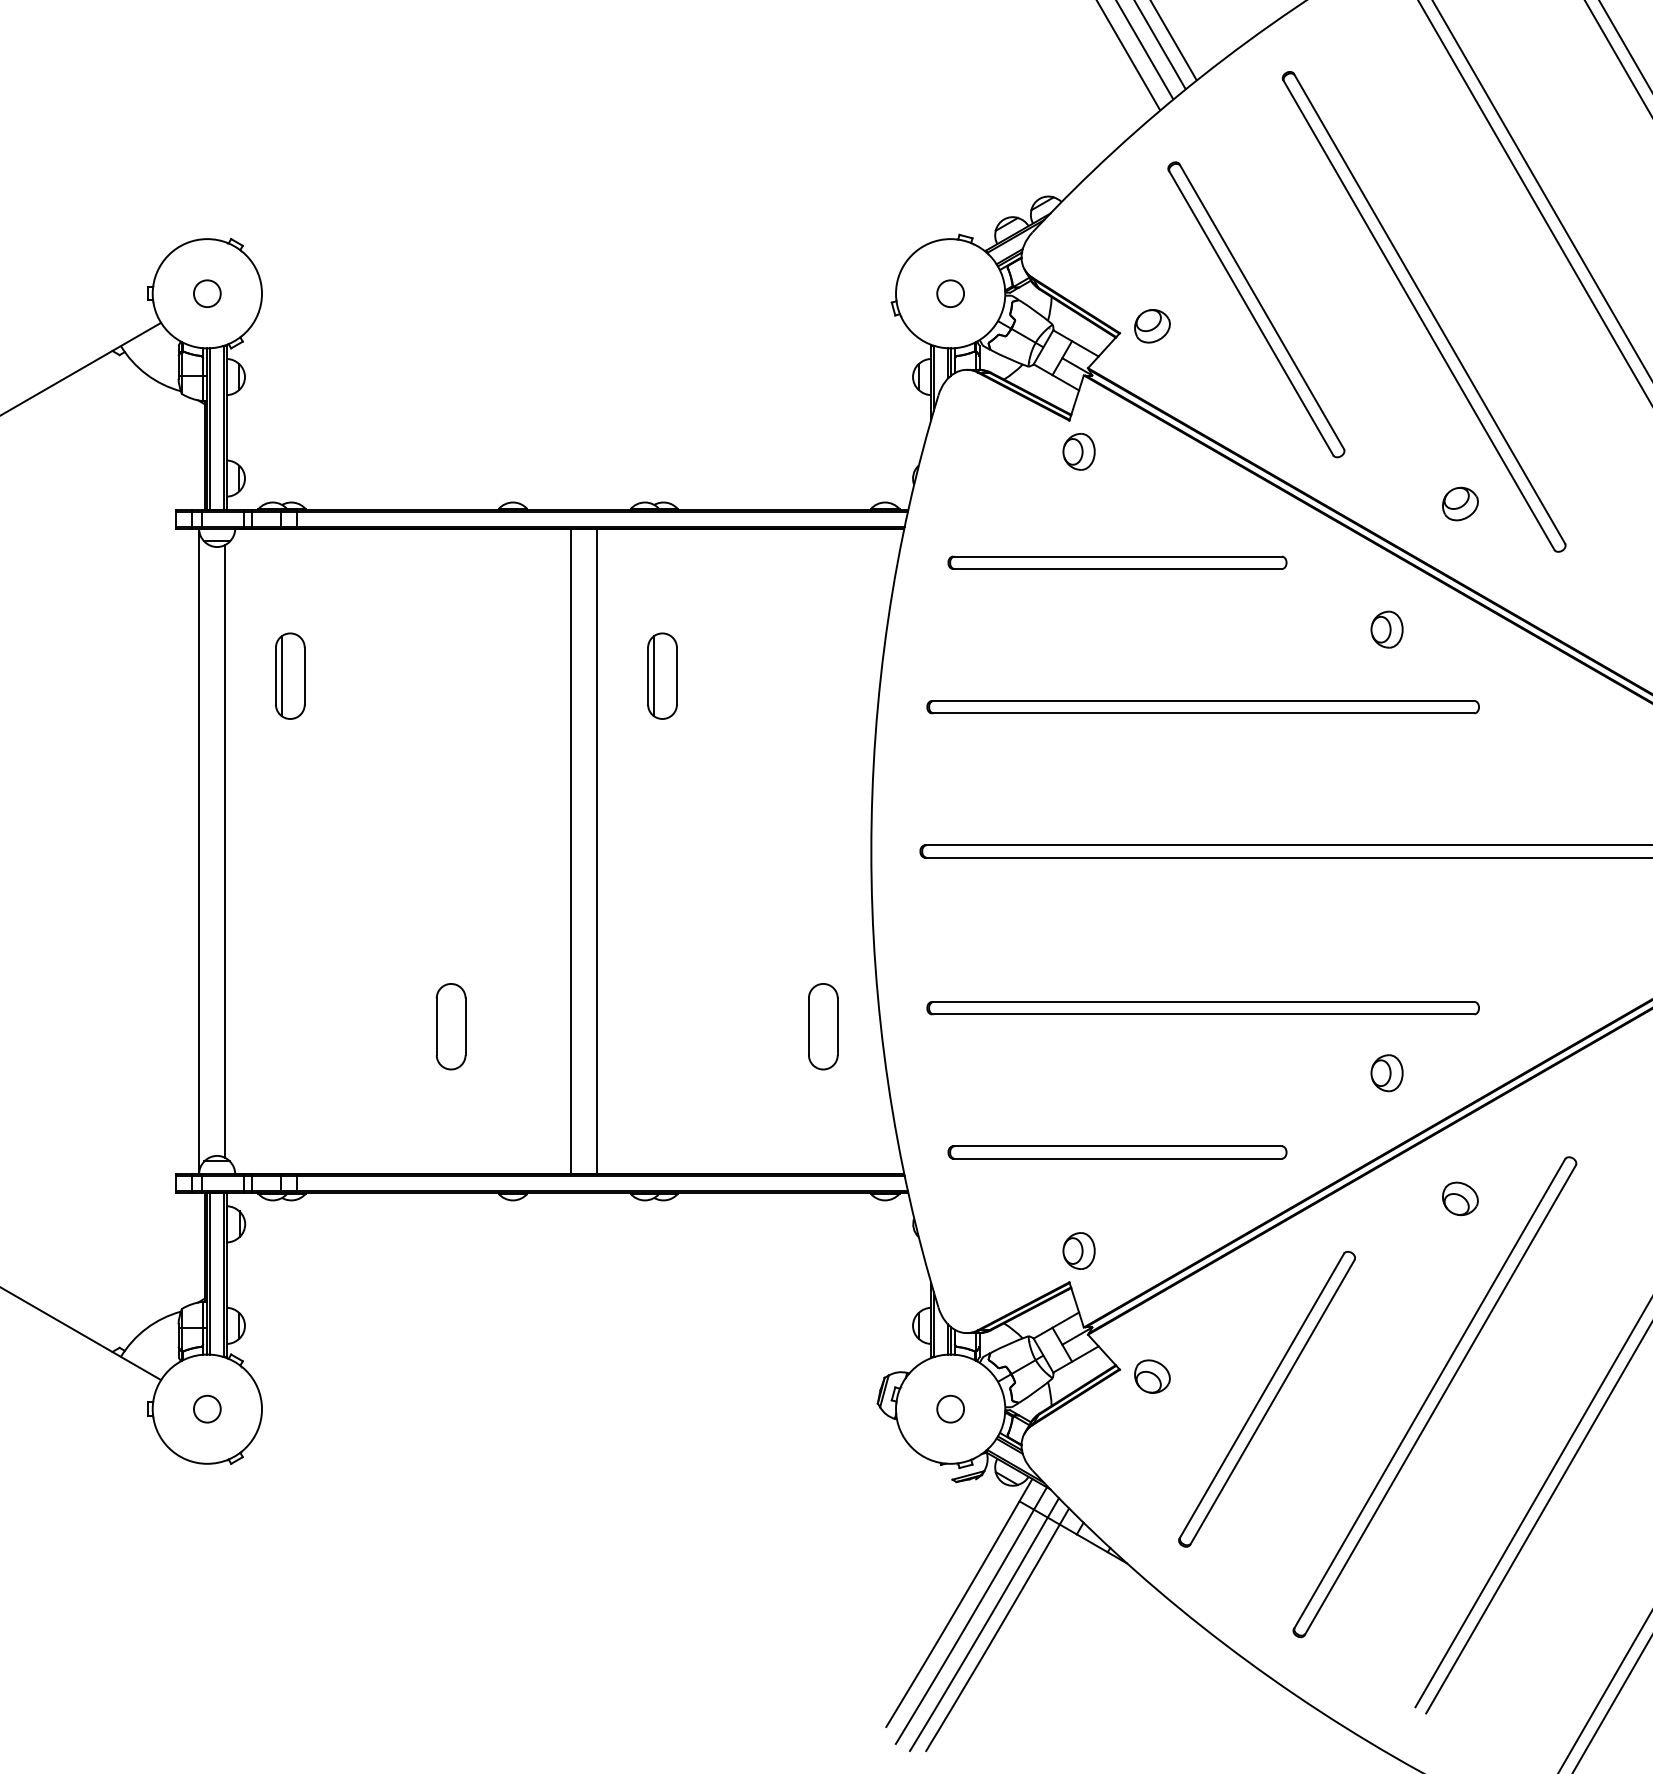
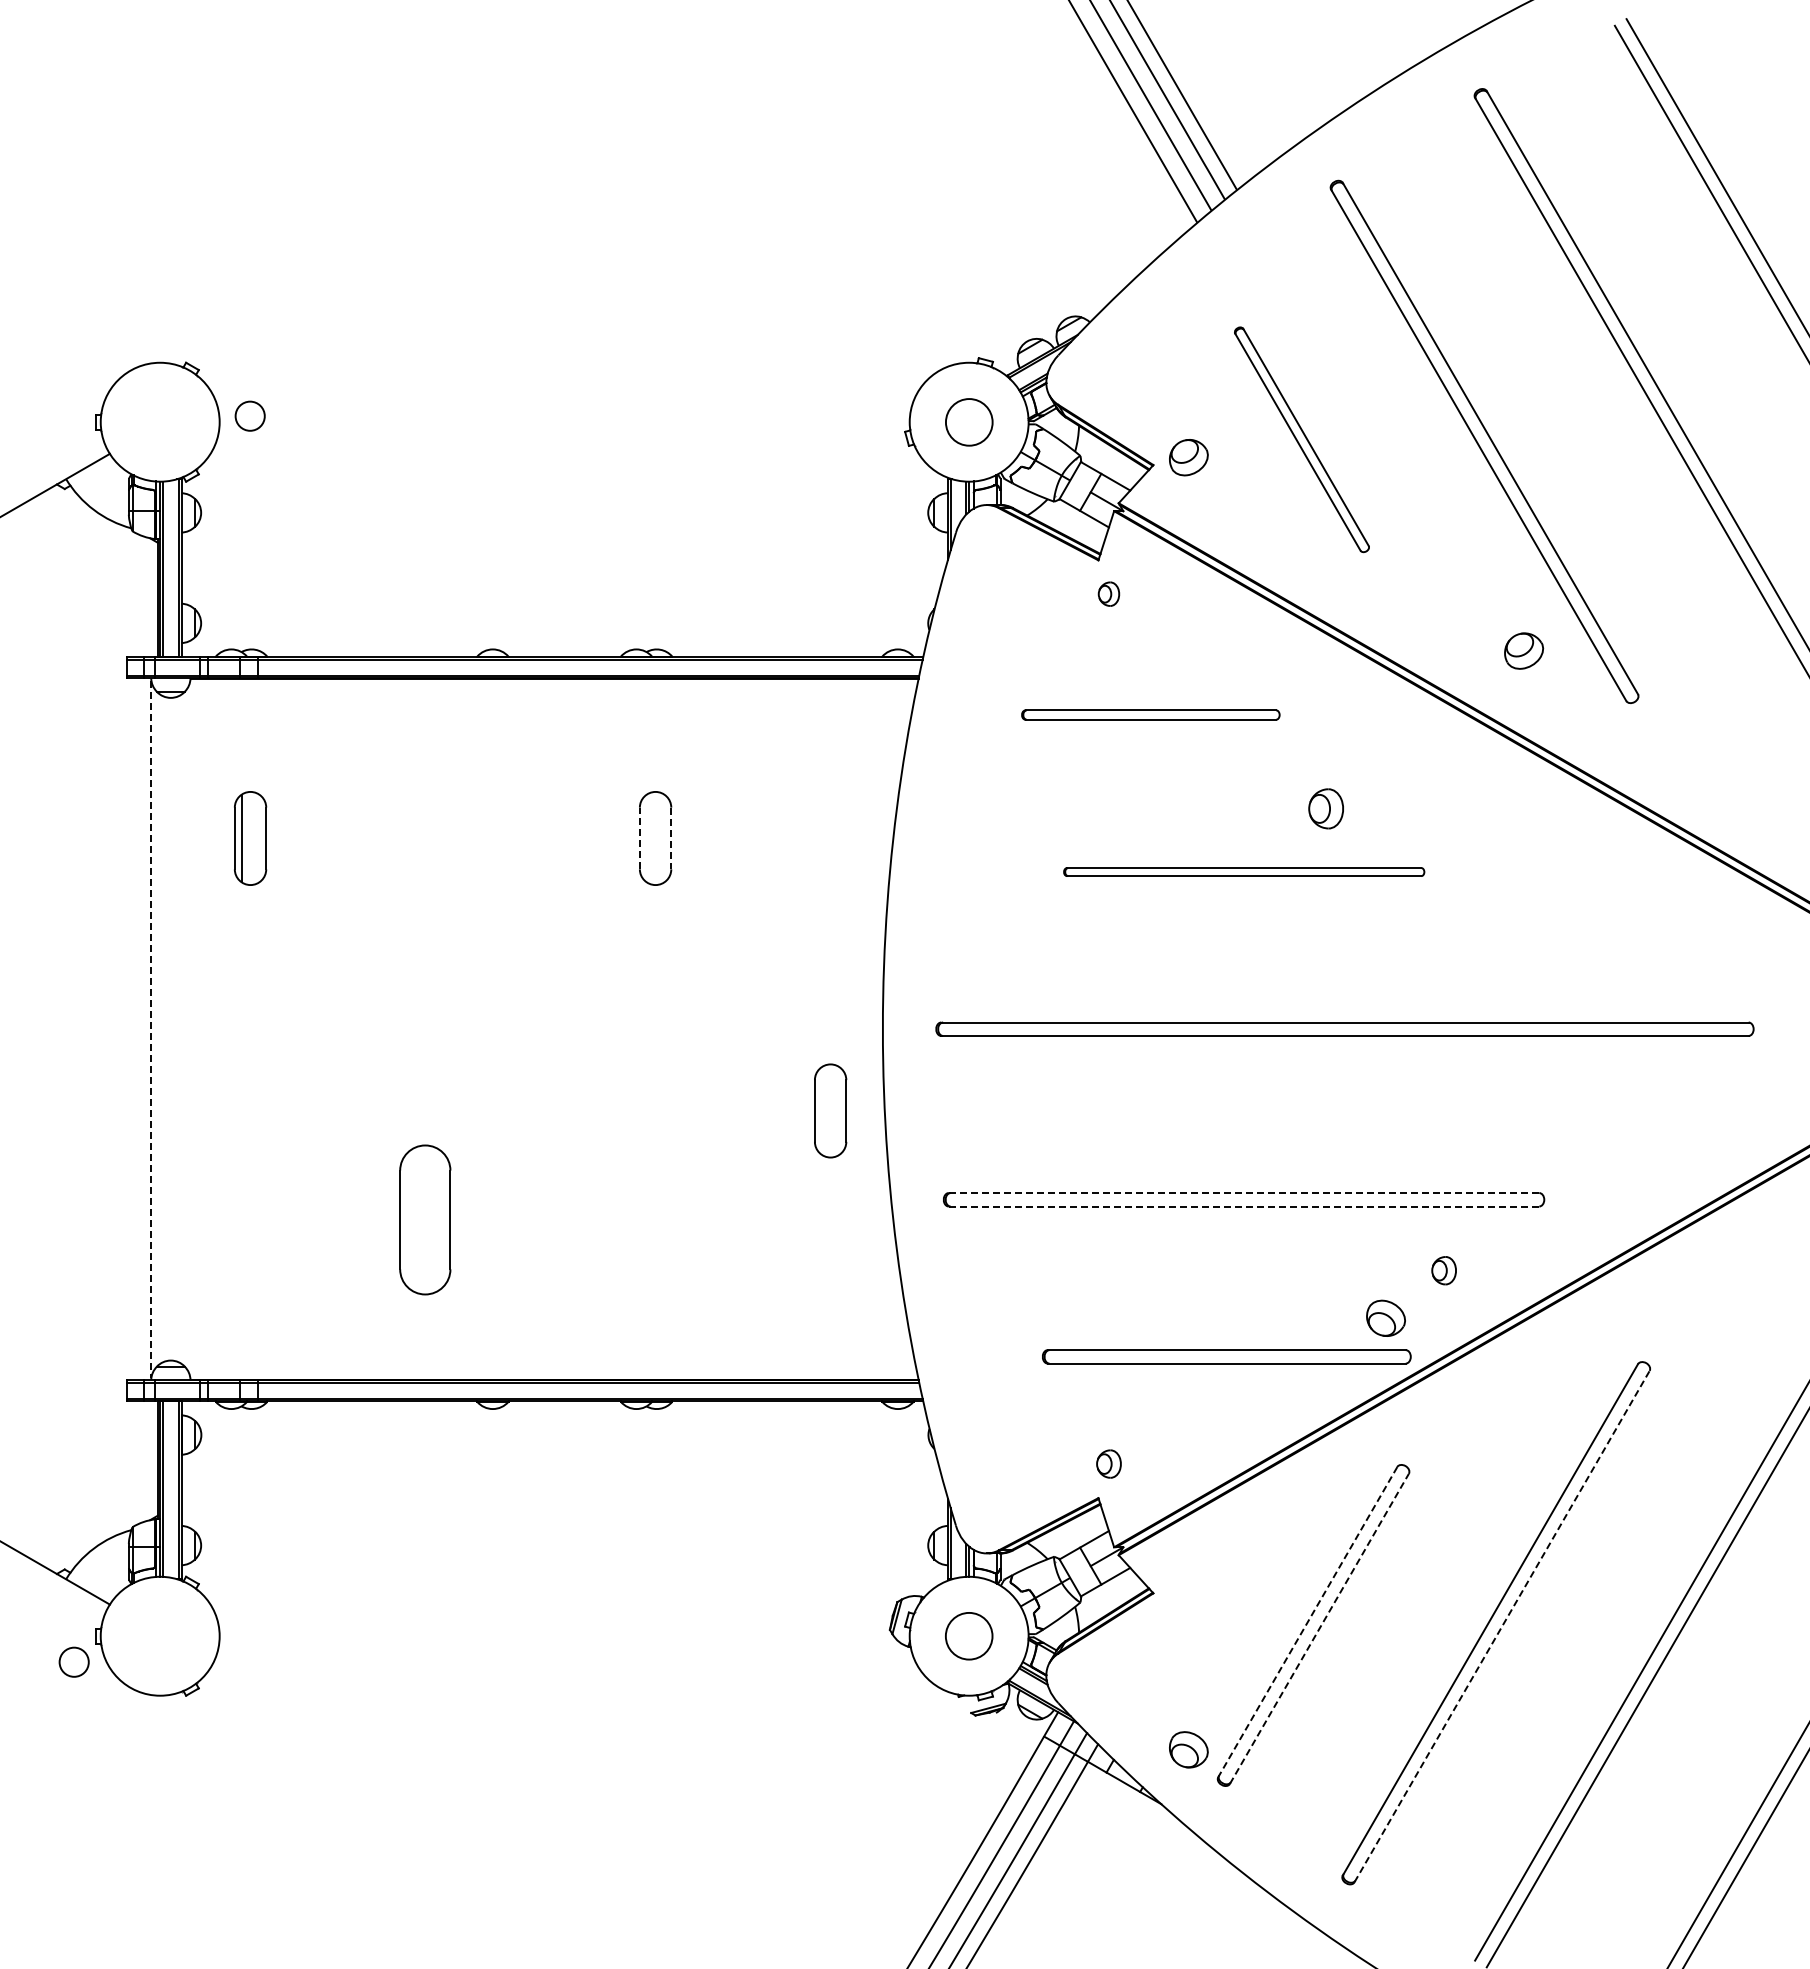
circle: (206, 293) -> (249, 415), moved
circle: (950, 293) -> (968, 421), size x1.6
part: (1255, 309) -> (1301, 439), size x0.7
part: (1078, 451) -> (1108, 593), size x0.6
part: (1117, 562) -> (1150, 714), size x0.7
part: (1386, 629) -> (1325, 808), moved
line: (647, 676) -> (639, 838), solid -> dashed
line: (654, 676) -> (646, 838), removed
line: (677, 676) -> (671, 838), solid -> dashed
part: (1203, 706) -> (1244, 871), size x0.6
line: (225, 850) -> (179, 1028), removed
line: (571, 850) -> (556, 1028), removed
line: (597, 850) -> (584, 1028), removed
line: (199, 851) -> (151, 1029), solid -> dashed
line: (1202, 1002) -> (1243, 1193), solid -> dashed
line: (1203, 1014) -> (1244, 1206), solid -> dashed
part: (451, 1026) -> (425, 1219), size x1.6
part: (823, 1026) -> (830, 1110), moved
part: (1386, 1073) -> (1443, 1270), size x0.7
part: (1117, 1152) -> (1226, 1356), moved
part: (1459, 1198) -> (1385, 1317), moved
part: (1078, 1250) -> (1108, 1463), size x0.7
part: (1152, 1376) -> (1188, 1749), moved
line: (1261, 1396) -> (1307, 1622), solid -> dashed
line: (1440, 1400) -> (1502, 1626), solid -> dashed
line: (1272, 1402) -> (1319, 1628), solid -> dashed
circle: (206, 1408) -> (73, 1661), moved
circle: (950, 1408) -> (968, 1635), size x1.6

